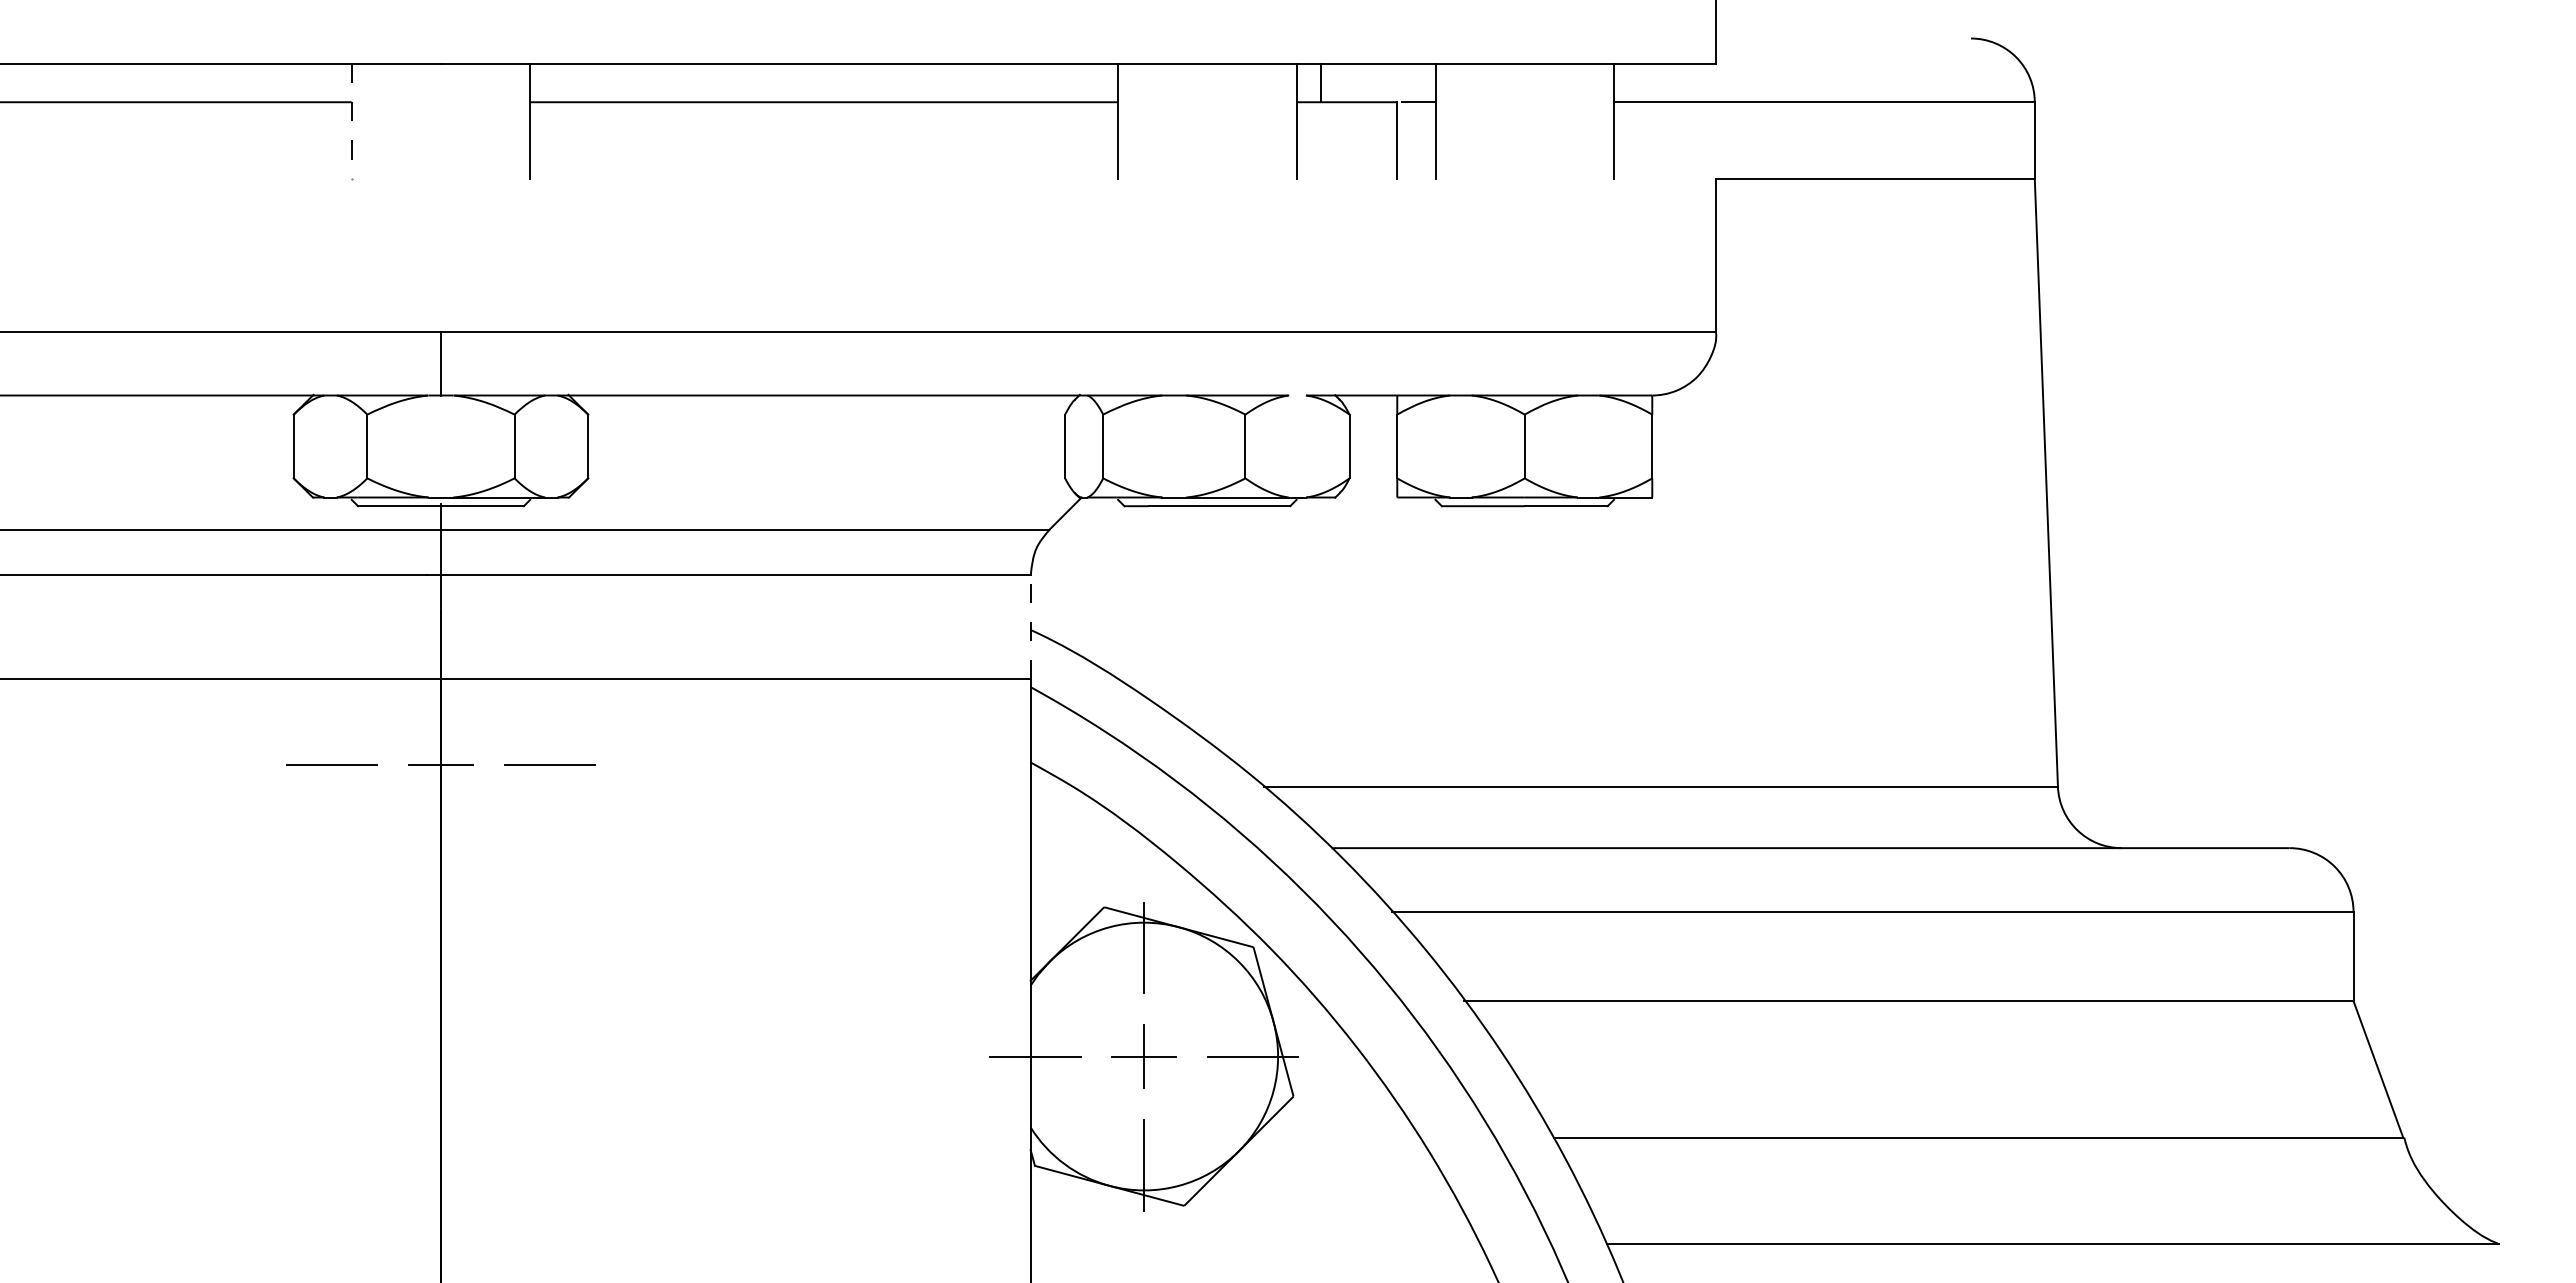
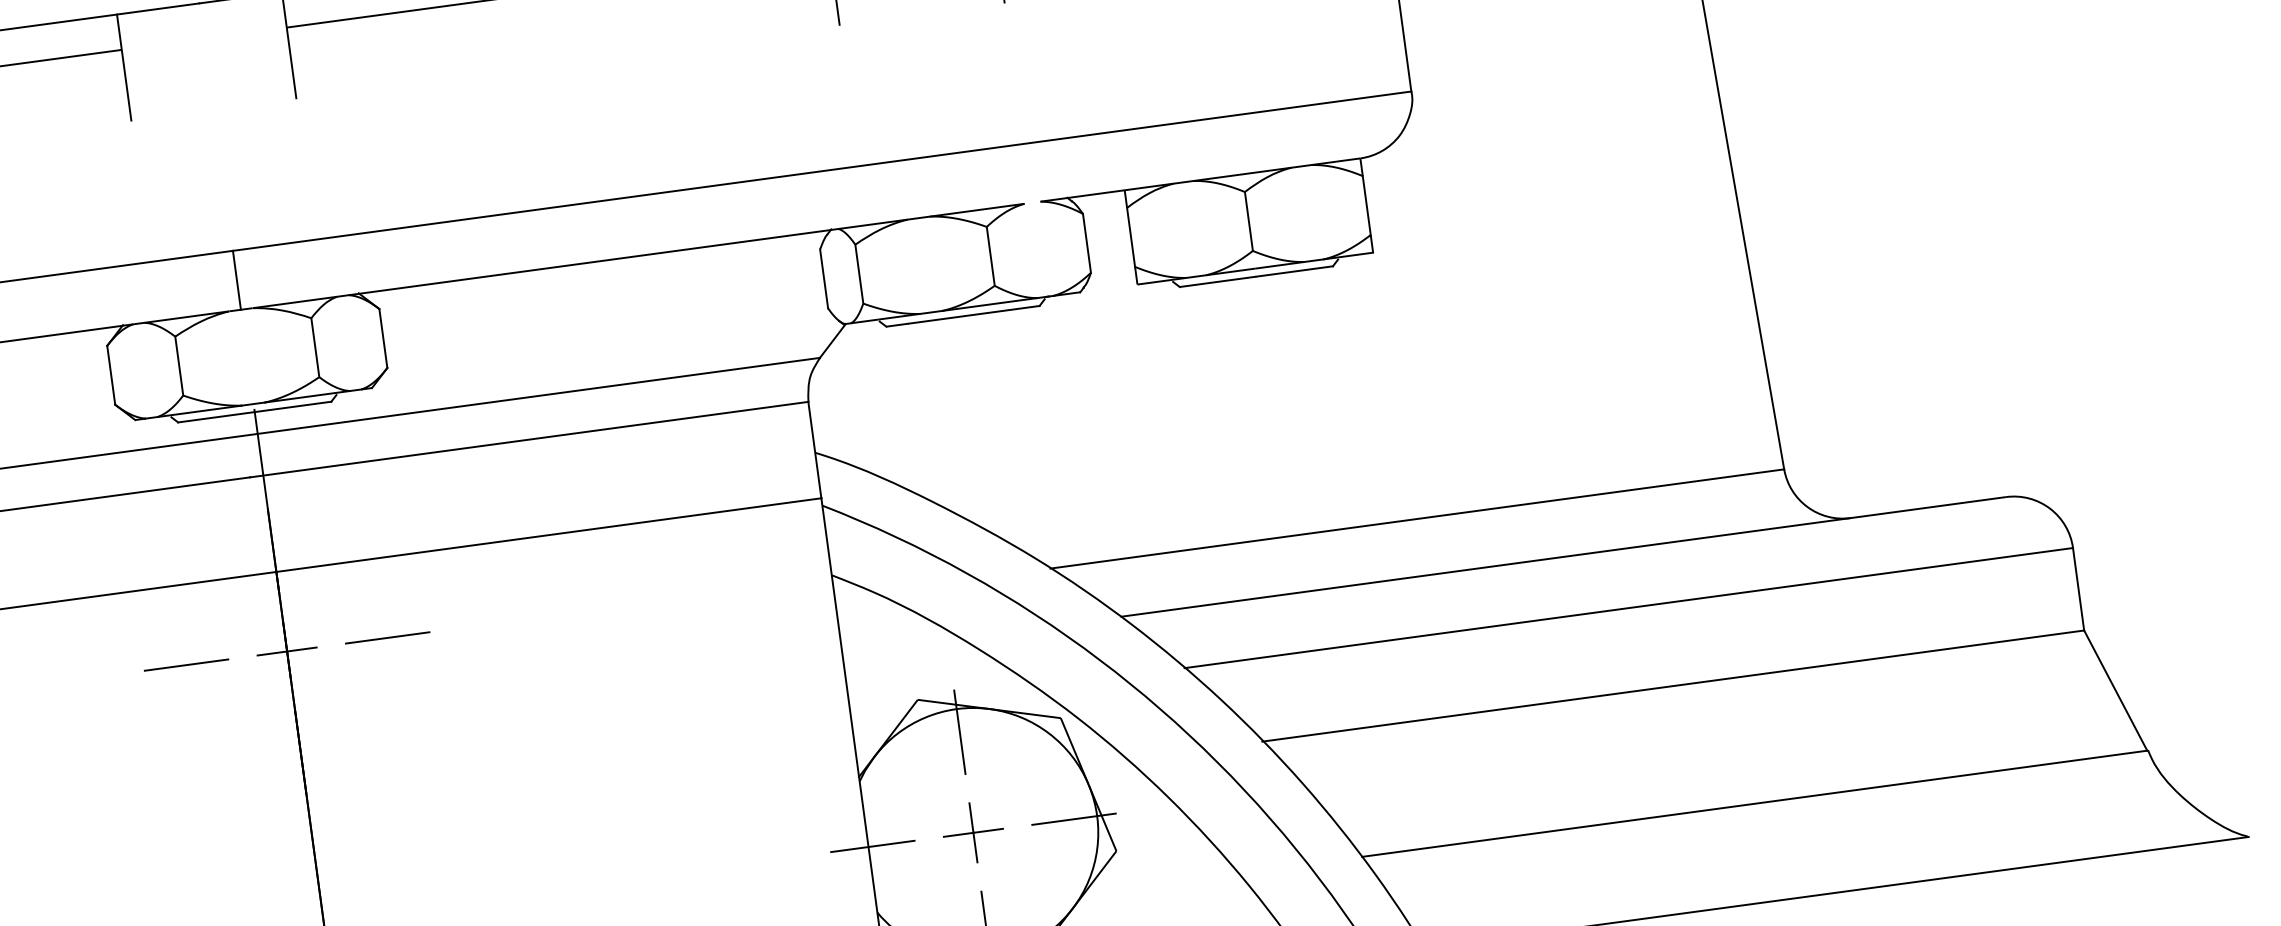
line: (351, 121) -> (123, 67), dashed -> solid
line: (1030, 626) -> (814, 449), dashed -> solid

